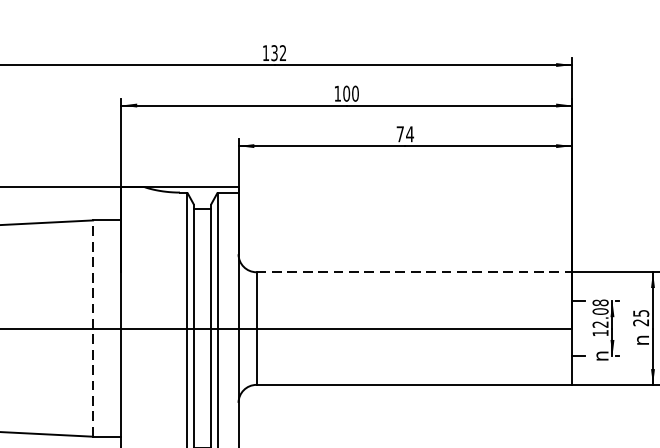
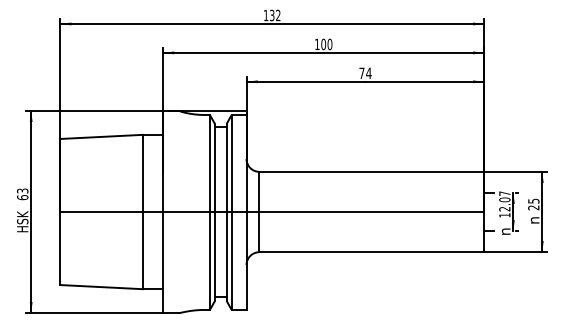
line: (413, 271) -> (371, 171), dashed -> solid
text: (600, 302) -> (504, 193), 12.08 -> 12.07
line: (92, 327) -> (142, 211), dashed -> solid

